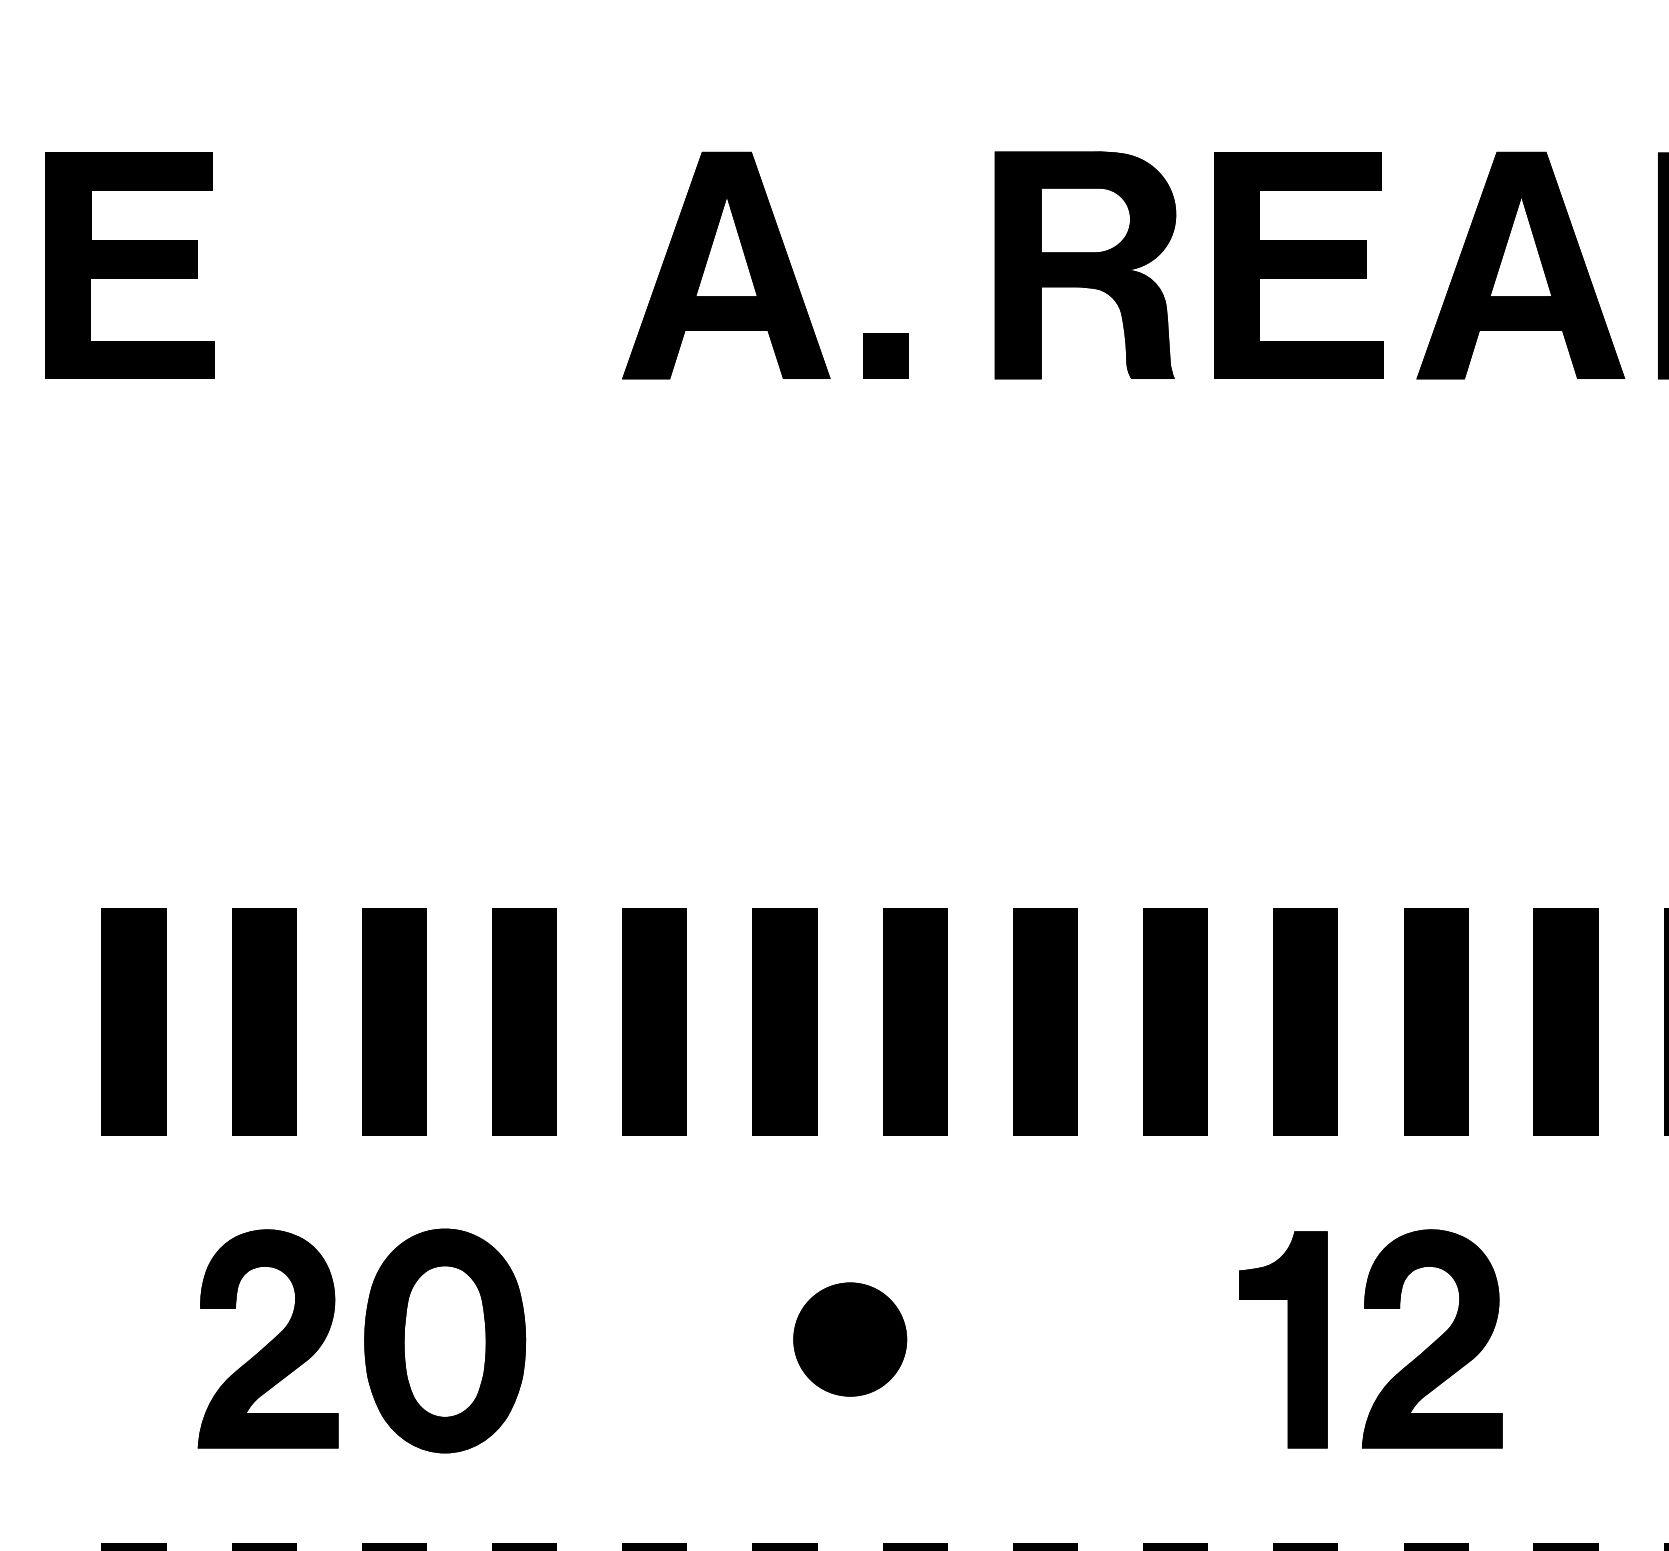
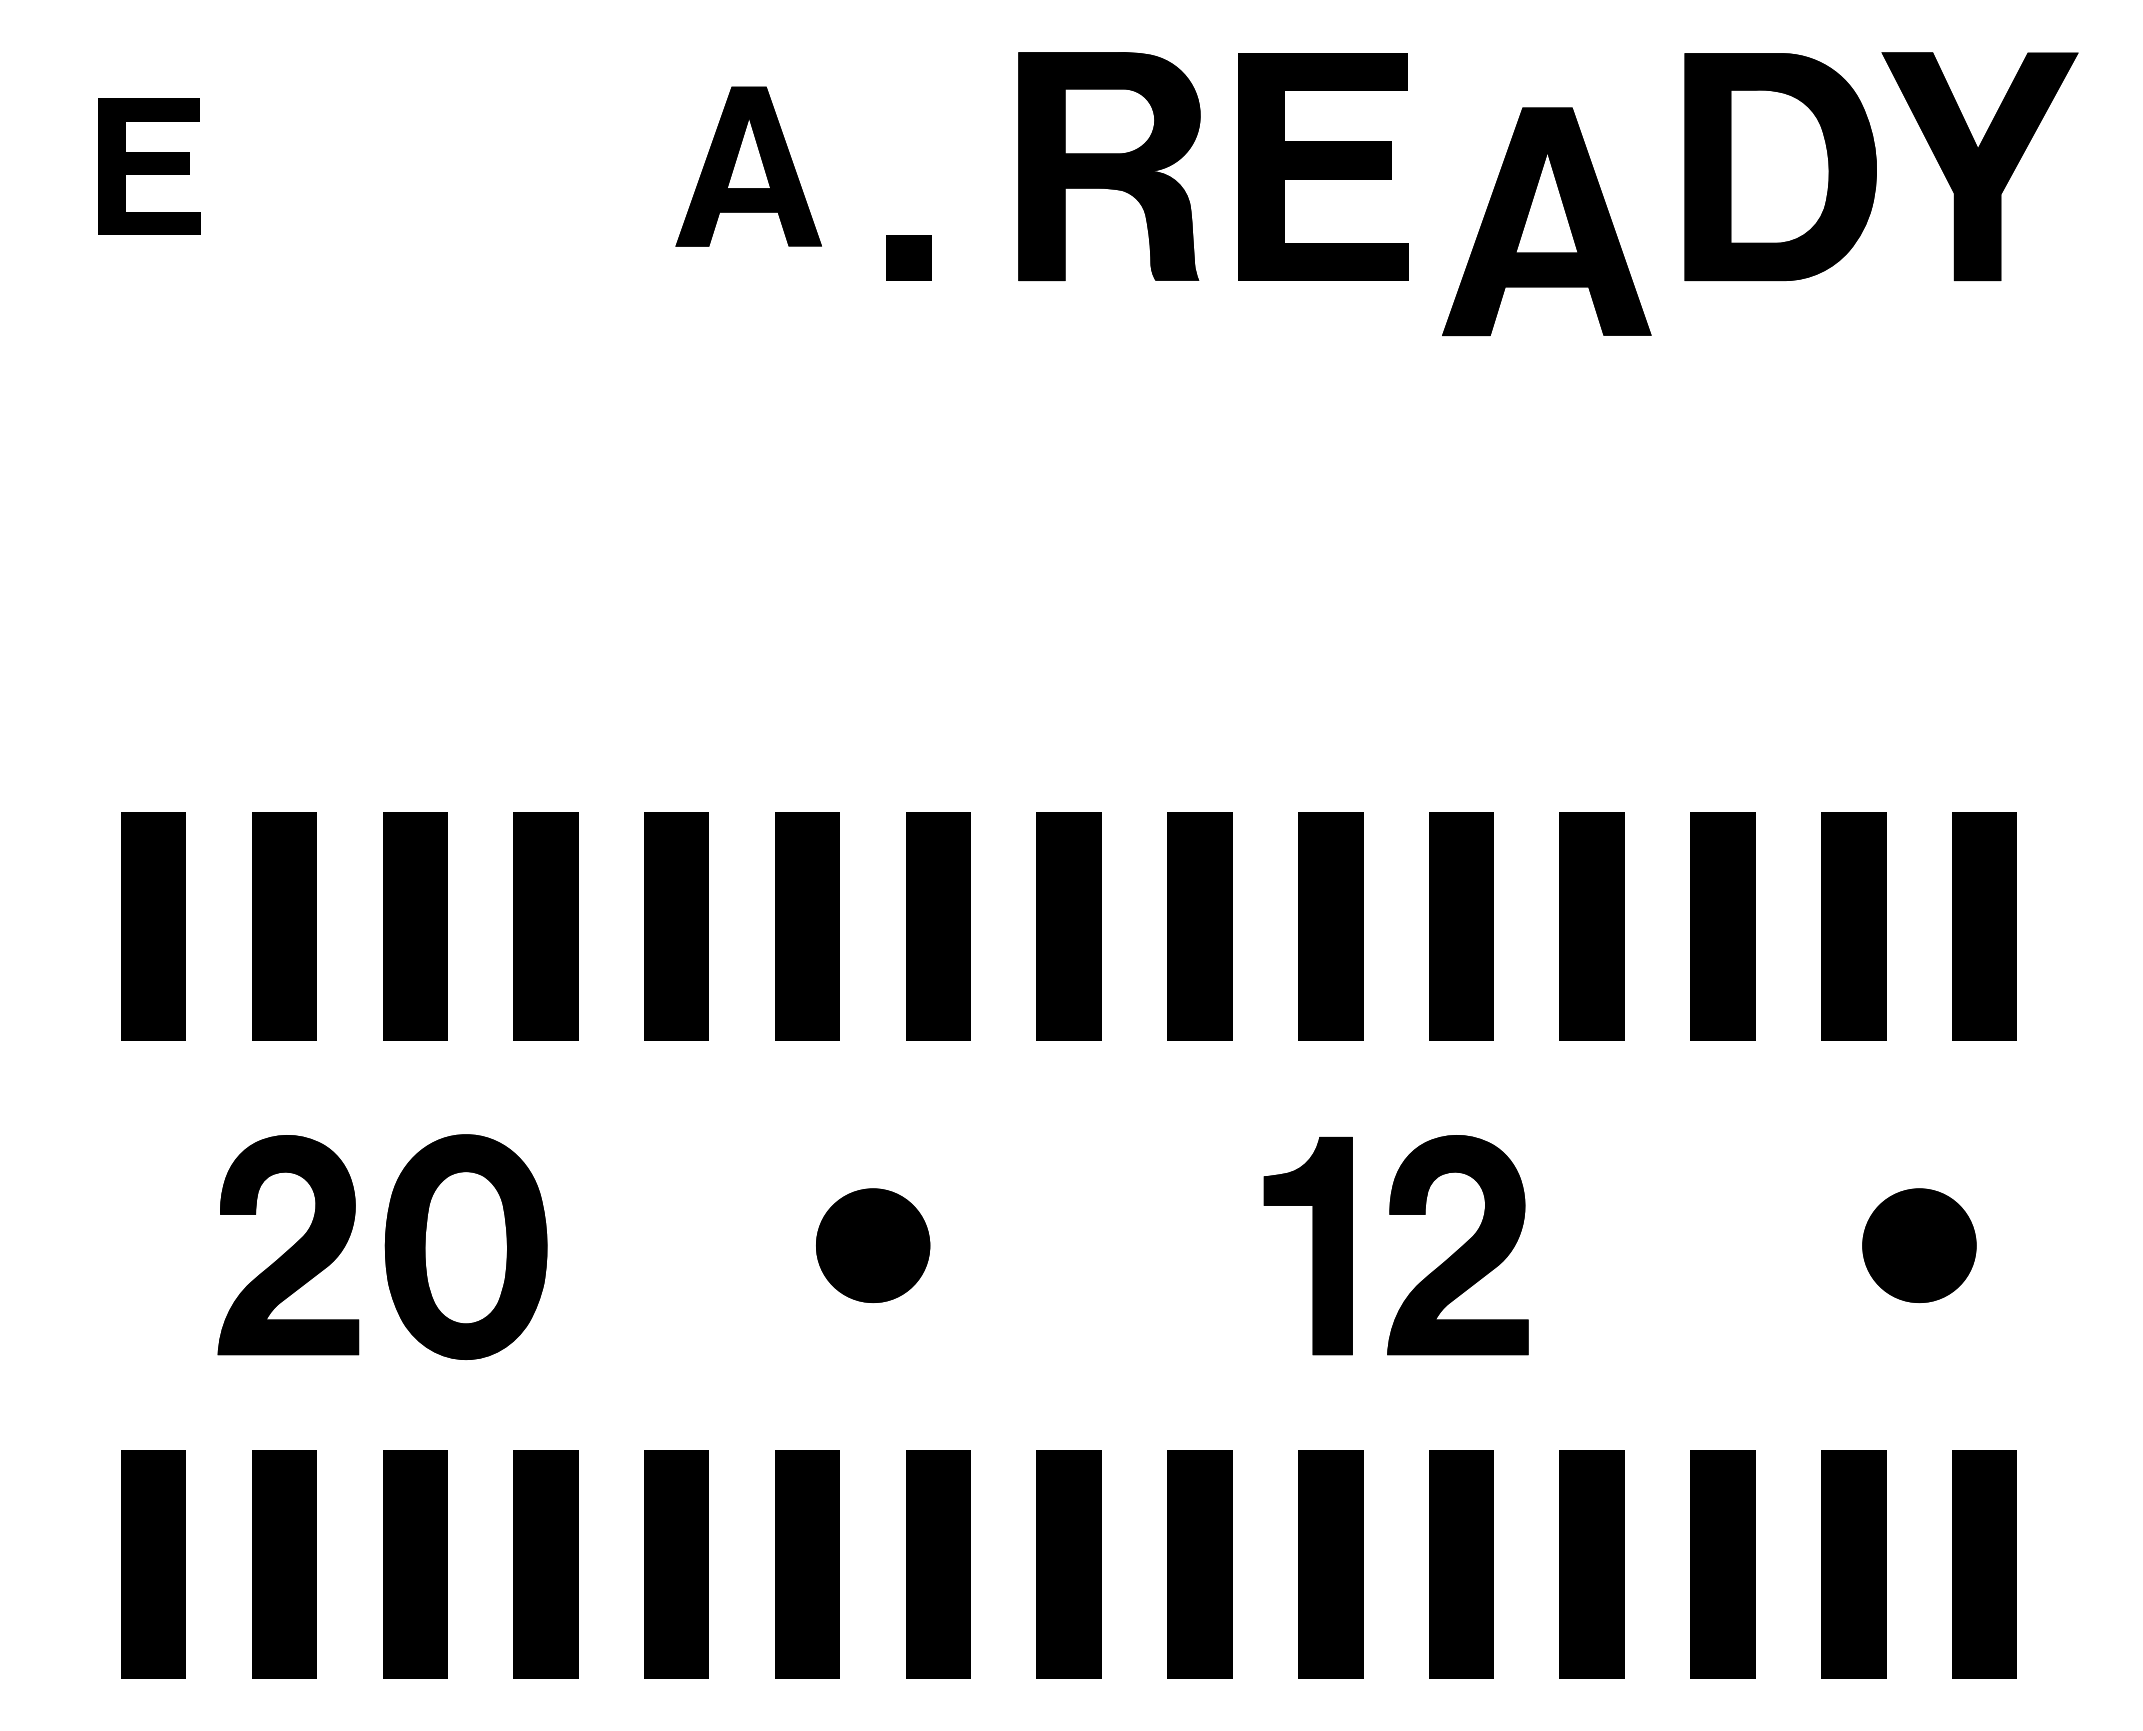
part: (129, 265) -> (149, 166), size x0.6
part: (726, 265) -> (748, 166), size x0.7
part: (1520, 265) -> (1546, 221), moved

